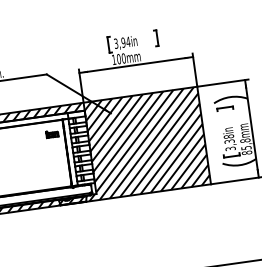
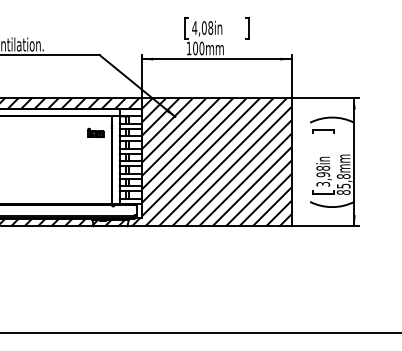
text: (122, 42) -> (202, 27), 3,94in -> 4,08in
text: (229, 141) -> (322, 174), 3,38in -> 3,98in

